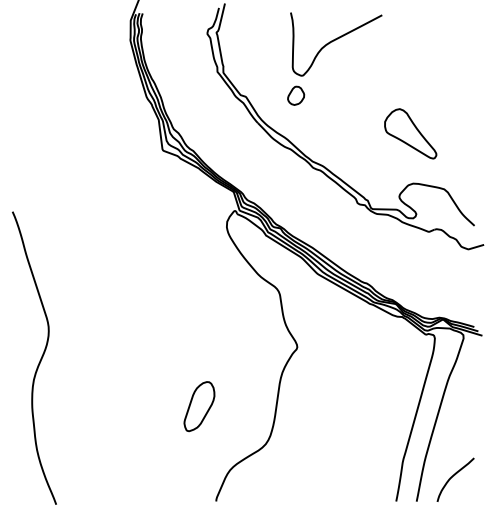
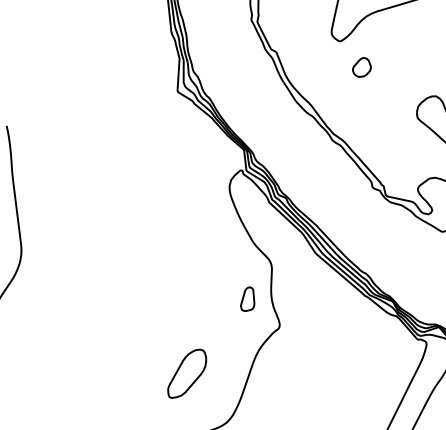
part: (296, 95) -> (362, 67), moved
part: (264, 327) -> (248, 299), added
part: (199, 406) -> (187, 373), moved

